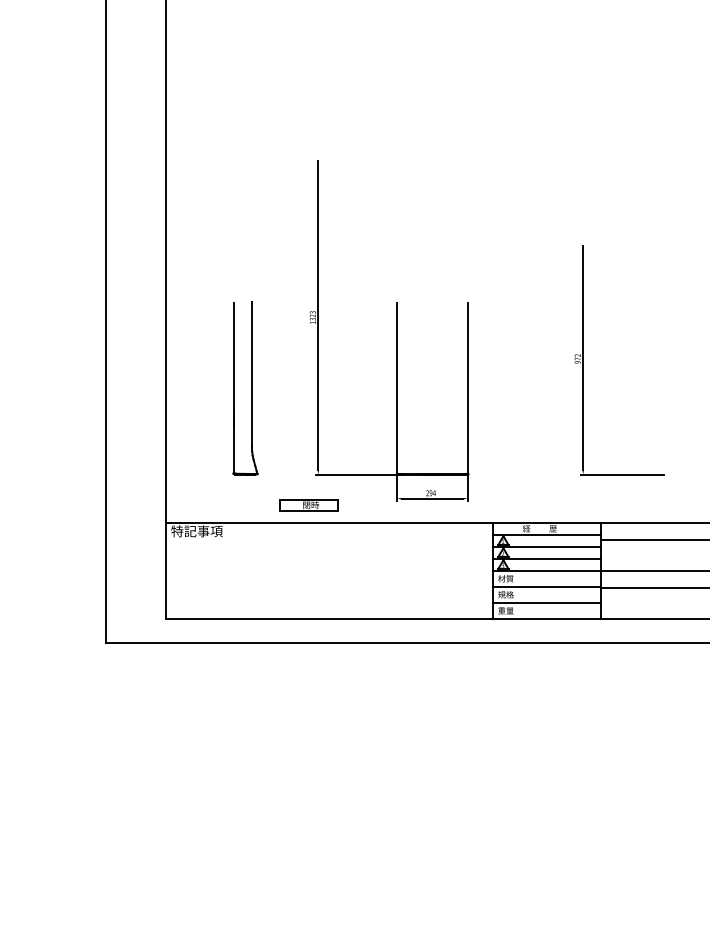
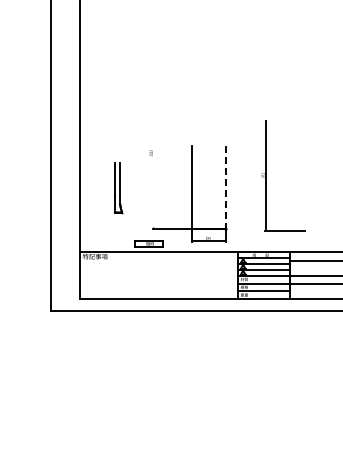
line: (317, 313) -> (153, 151), removed
part: (584, 359) -> (266, 175), moved
part: (245, 388) -> (118, 187), size x0.6
line: (468, 388) -> (226, 187), solid -> dashed

